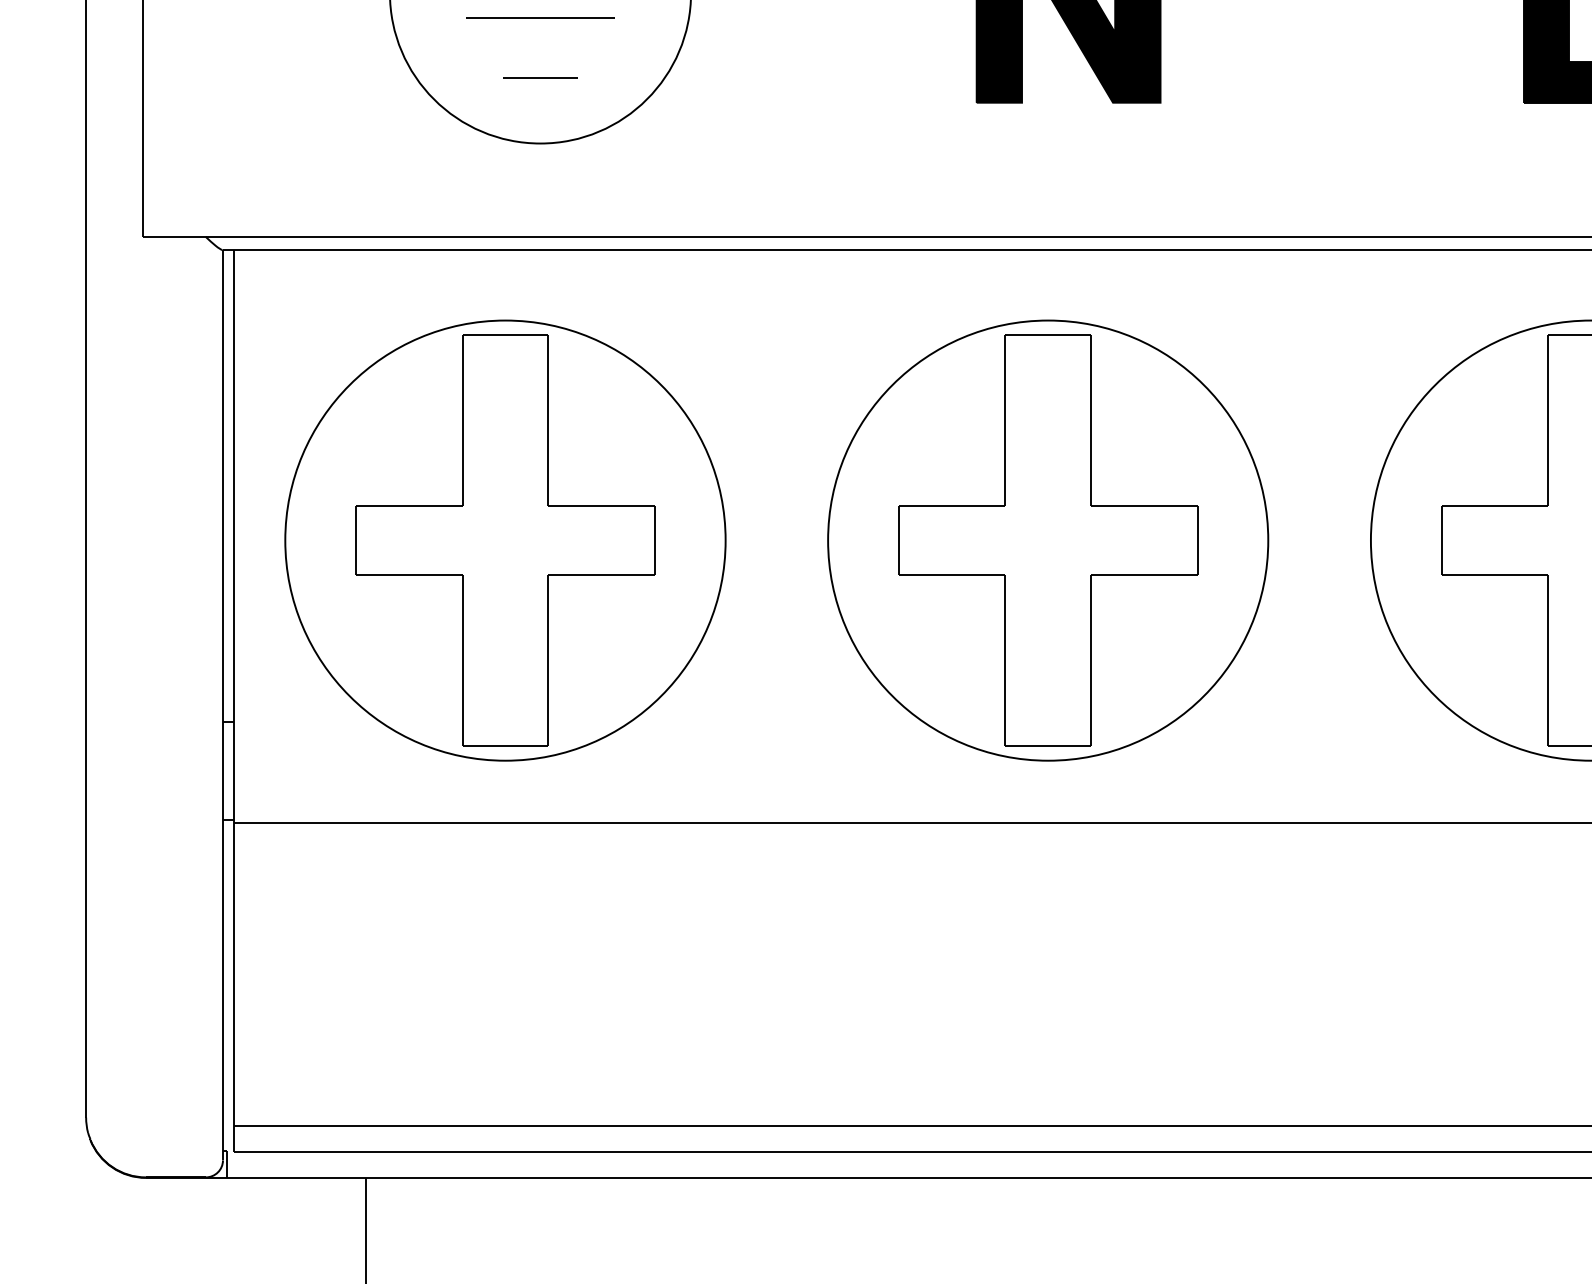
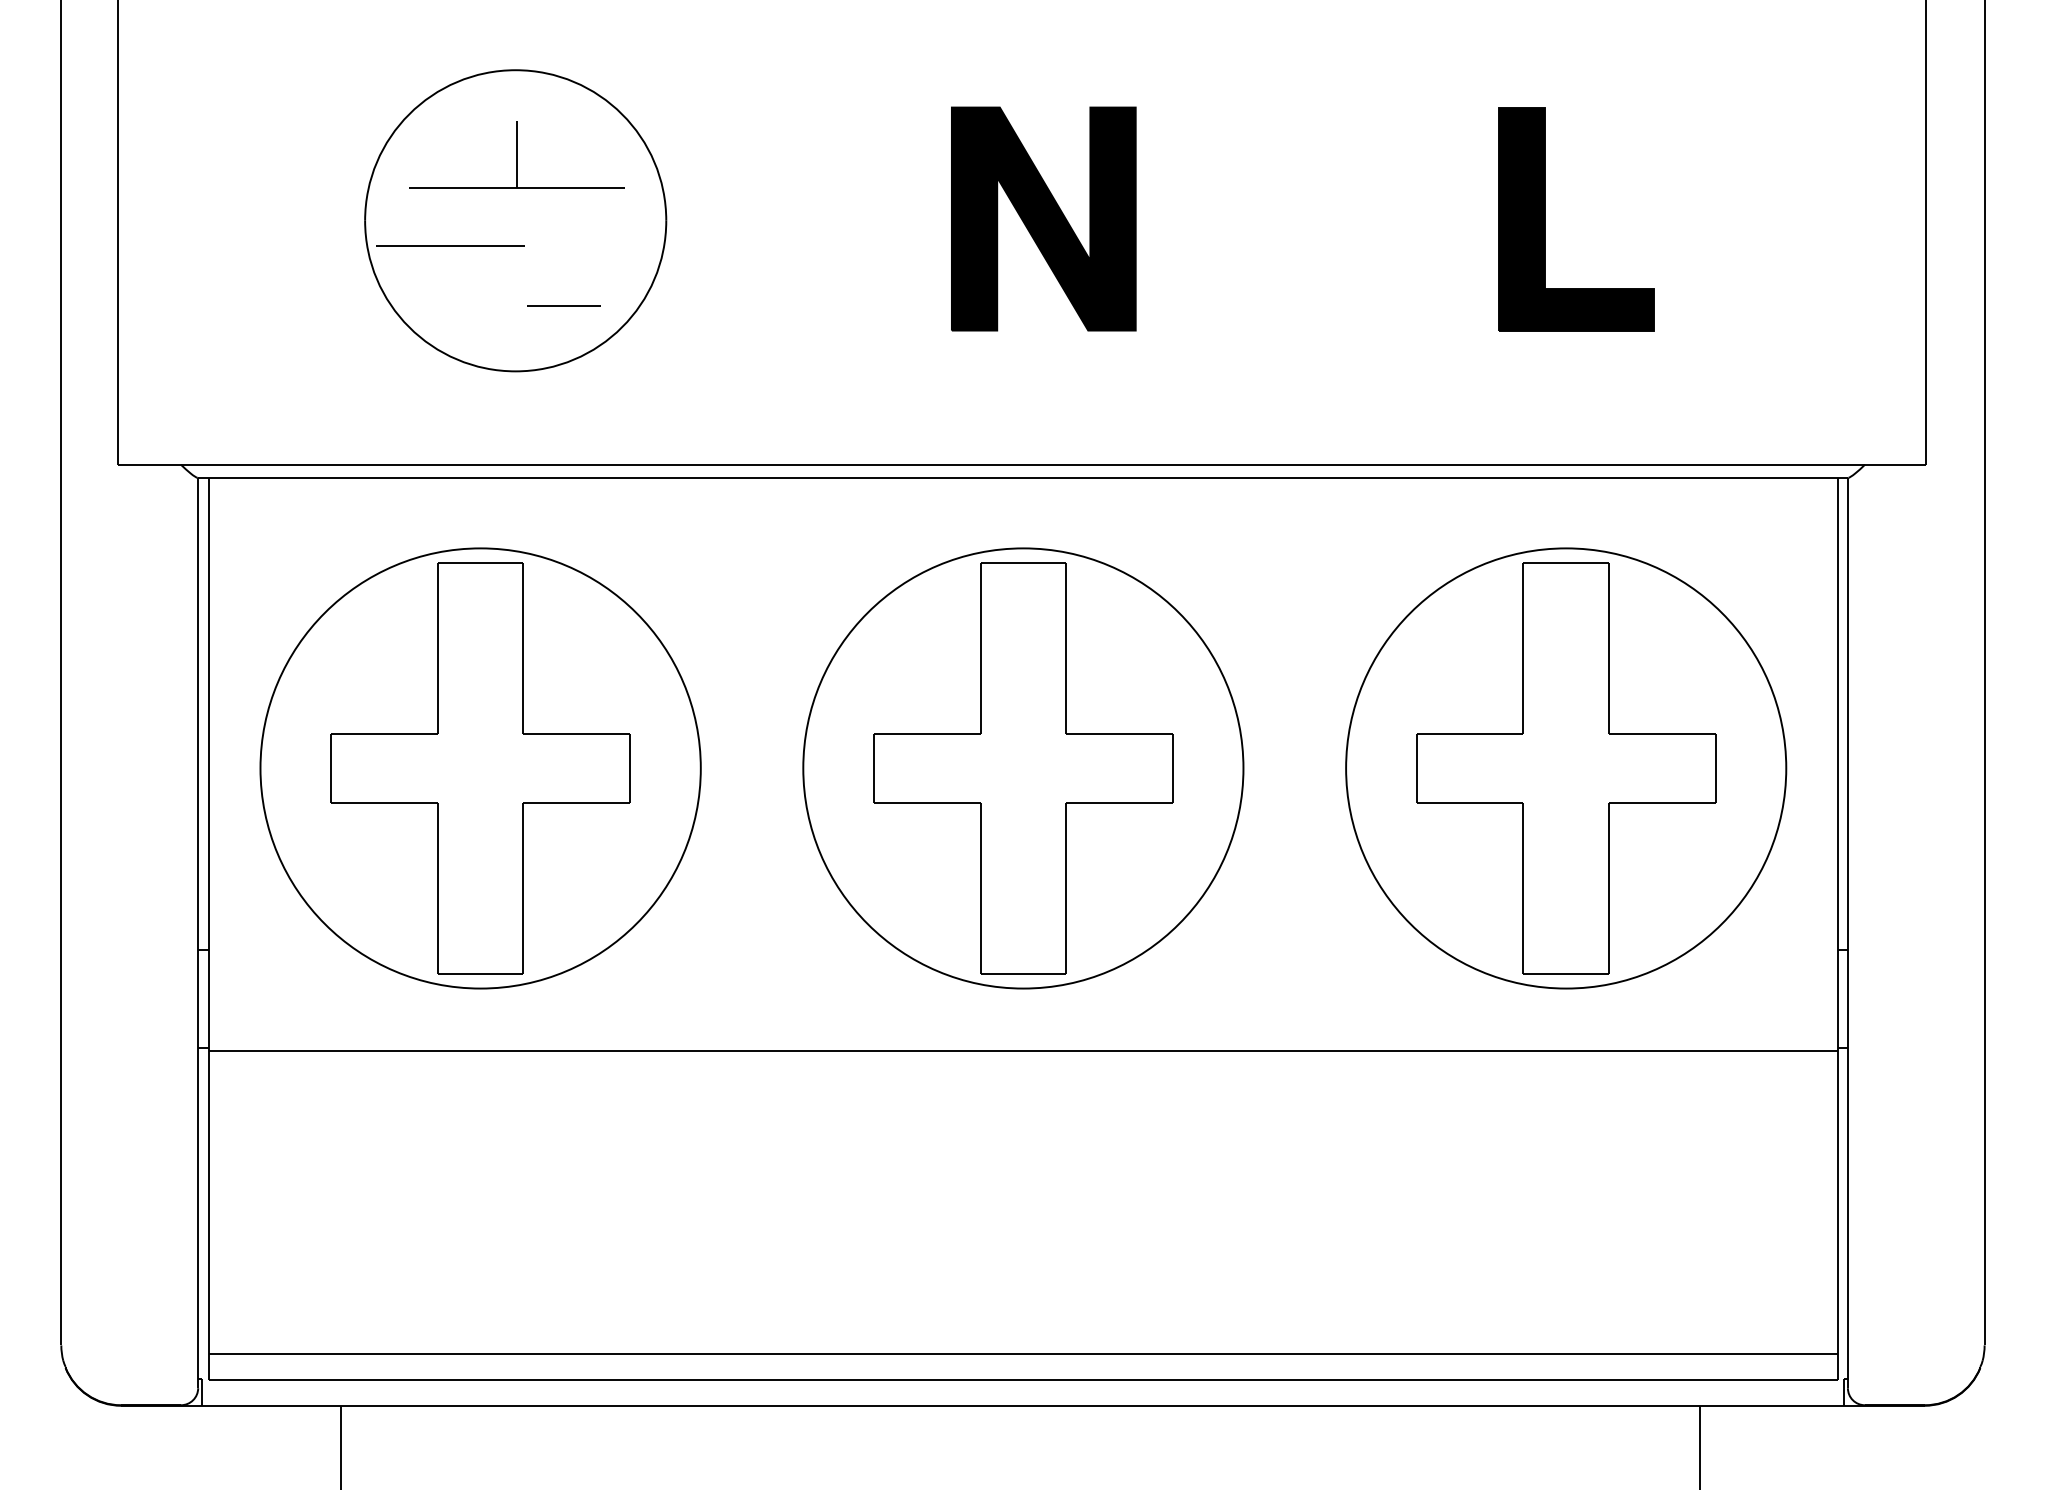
line: (540, 17) -> (450, 245), moved
line: (540, 77) -> (563, 305), moved

